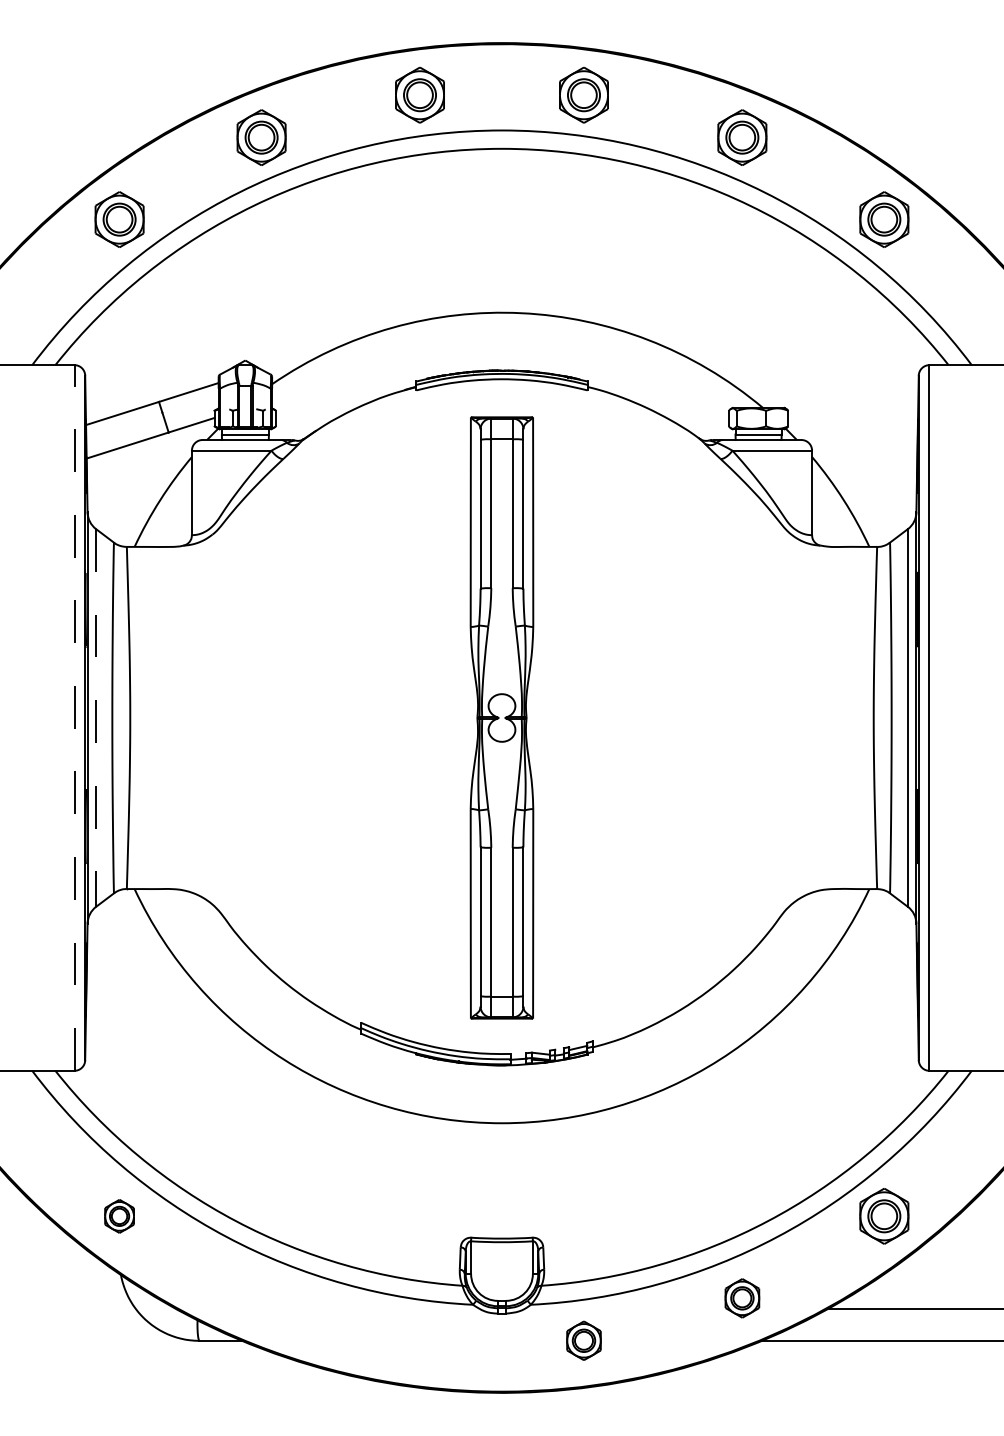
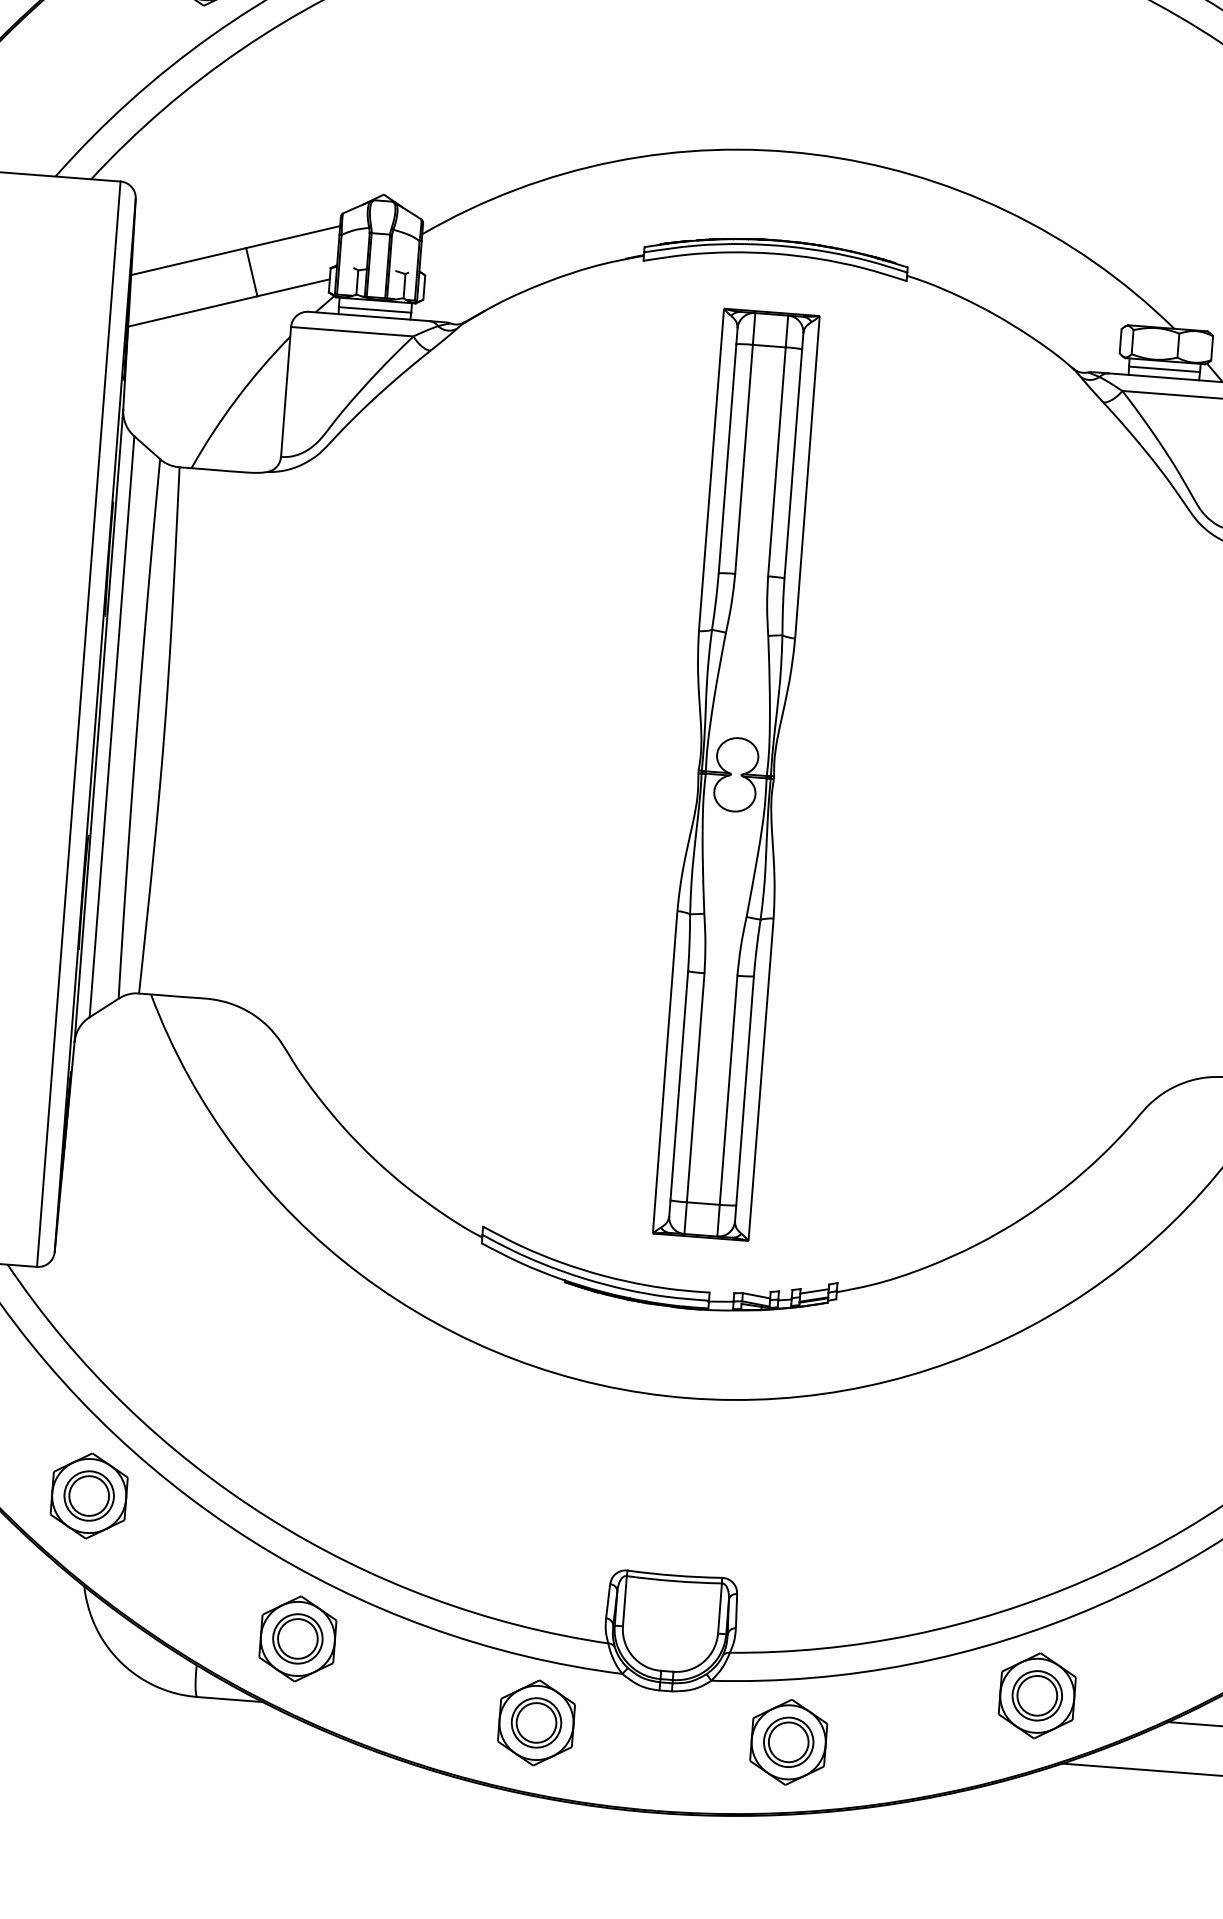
line: (74, 717) -> (78, 723), dashed -> solid
line: (96, 717) -> (112, 726), dashed -> solid
part: (119, 1216) -> (88, 1496), size x1.67
part: (261, 1298) -> (297, 1639), added
part: (742, 1298) -> (1037, 1696), size x1.43
part: (419, 1340) -> (535, 1722), added
part: (583, 1340) -> (787, 1741), size x1.43

